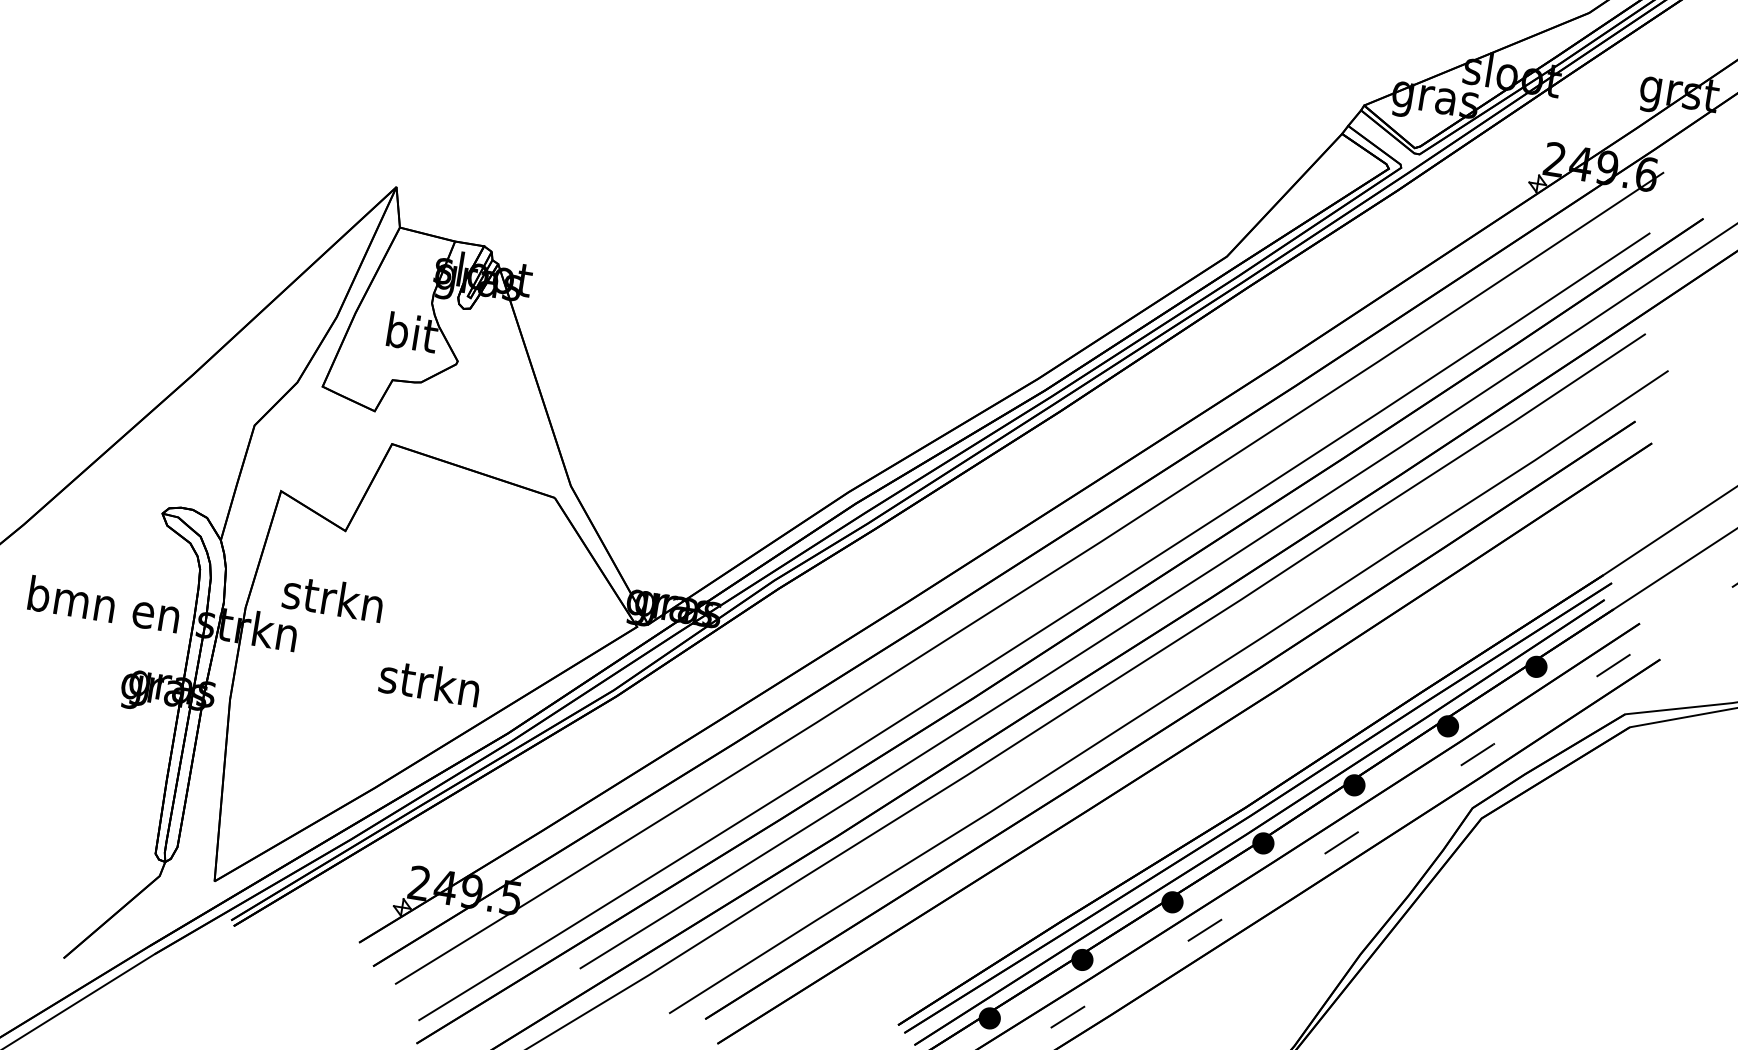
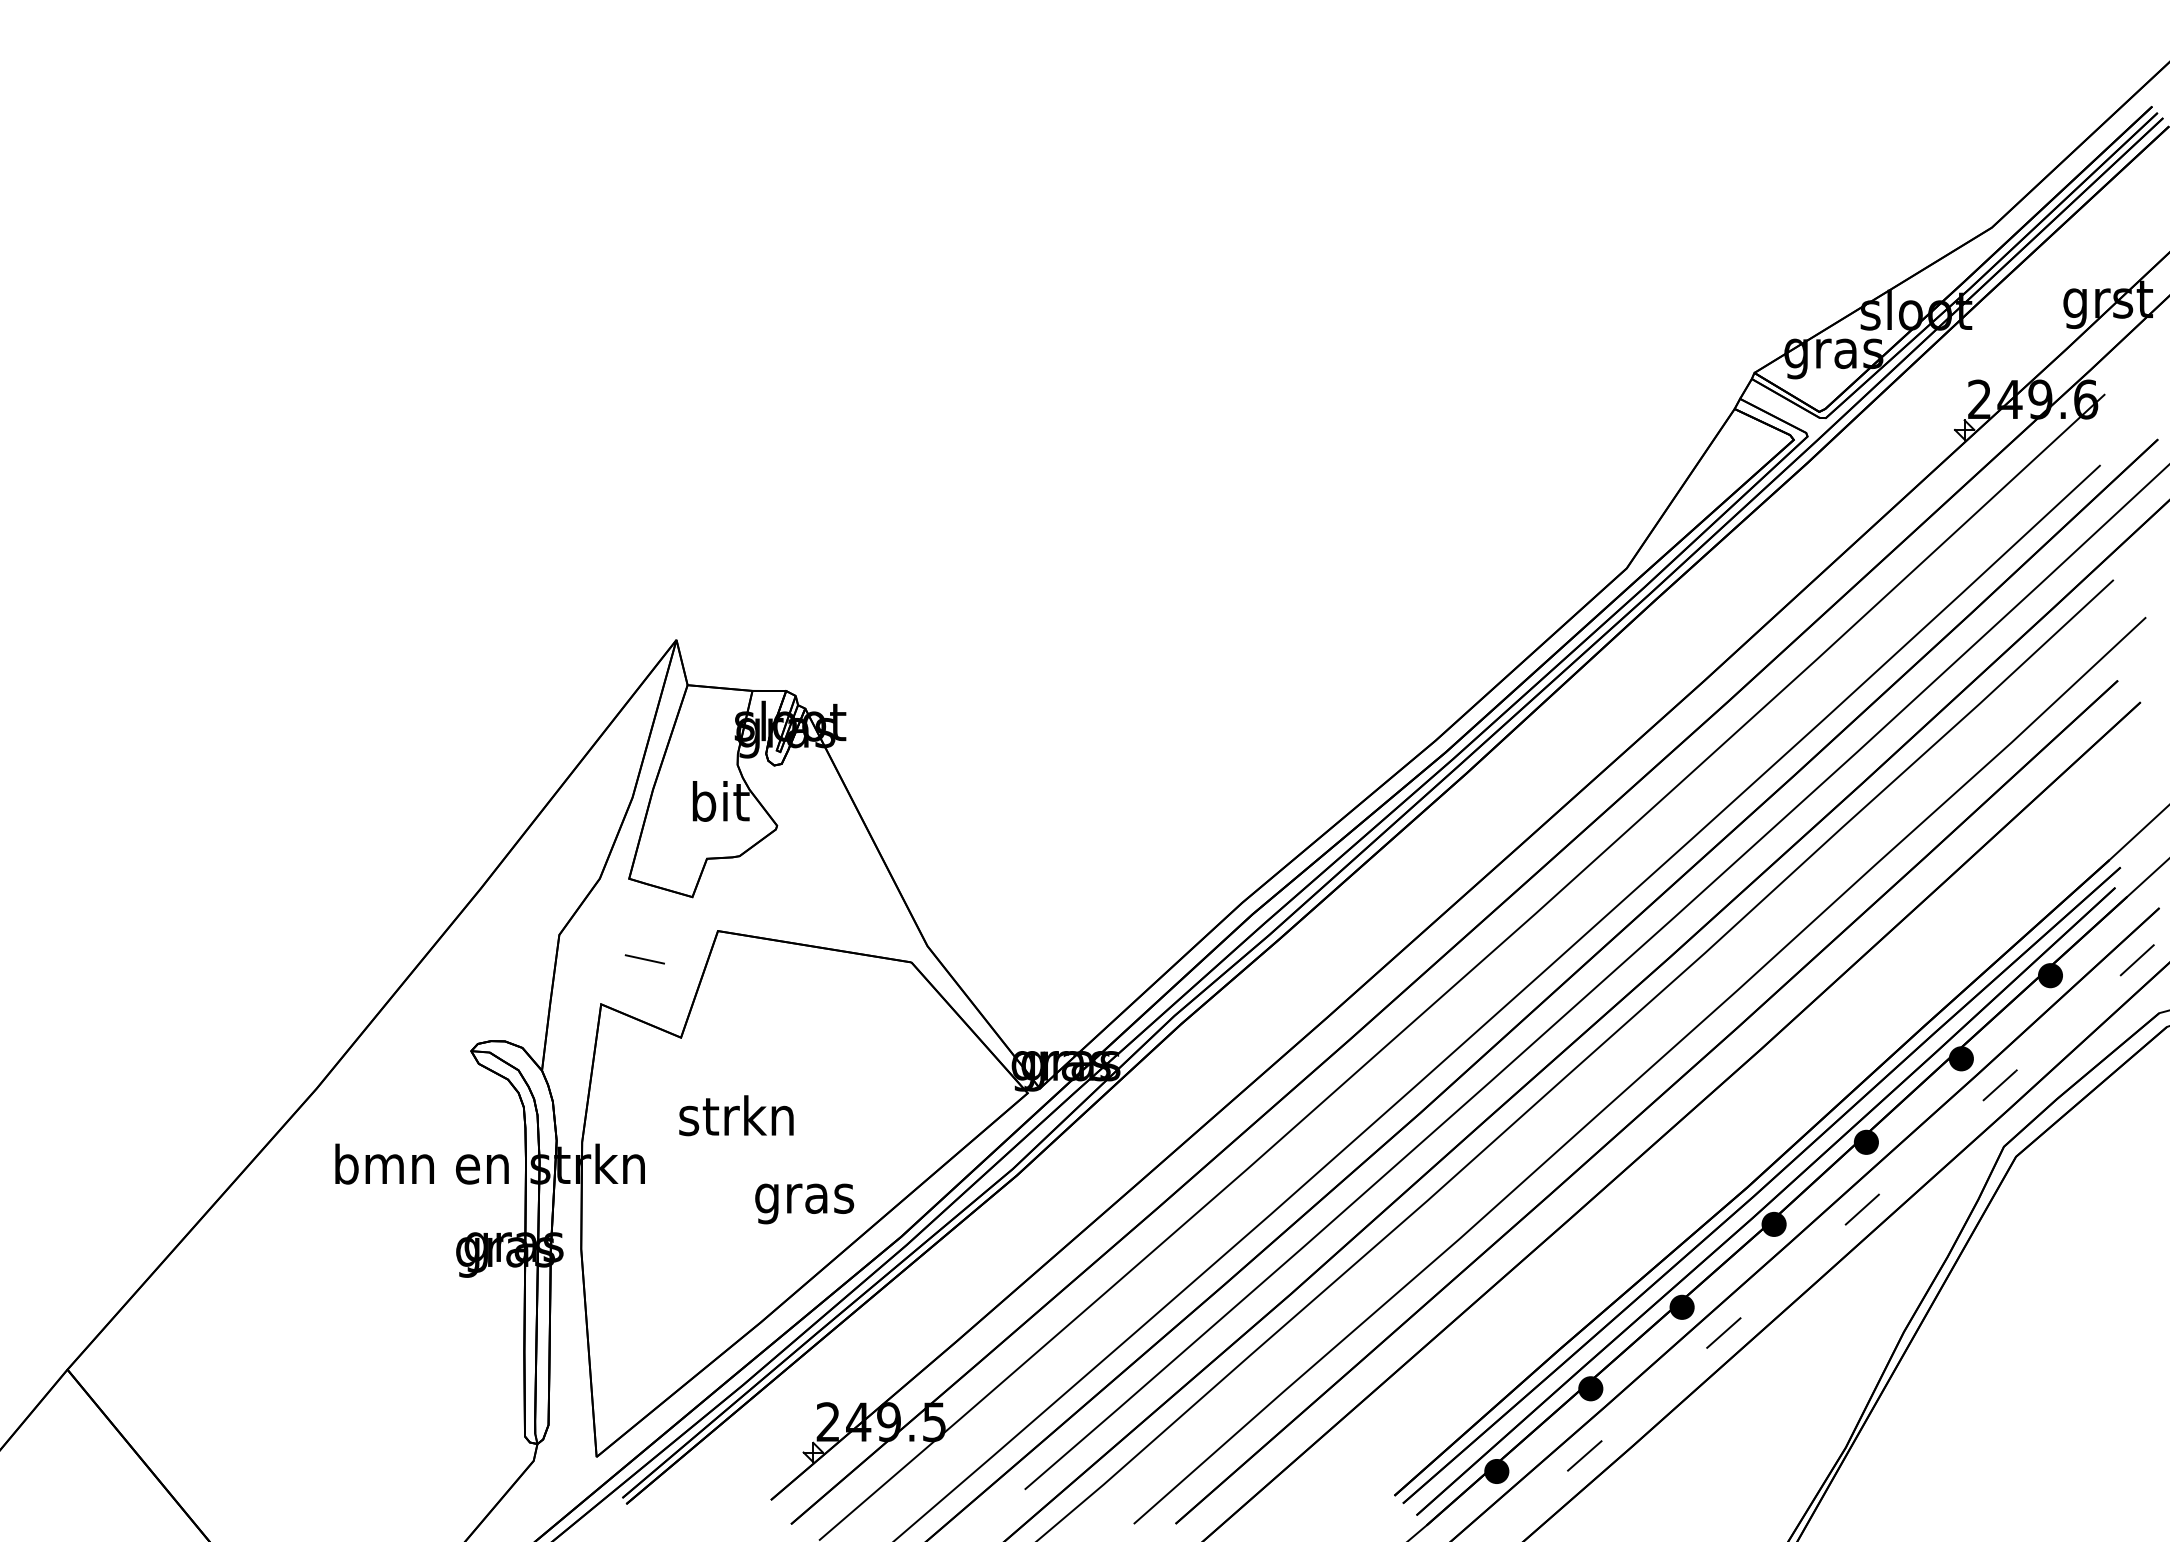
line: (324, 458) -> (644, 959), added
text: (333, 598) -> (736, 1115), moved
text: (428, 686) -> (803, 1198), strkn -> gras

